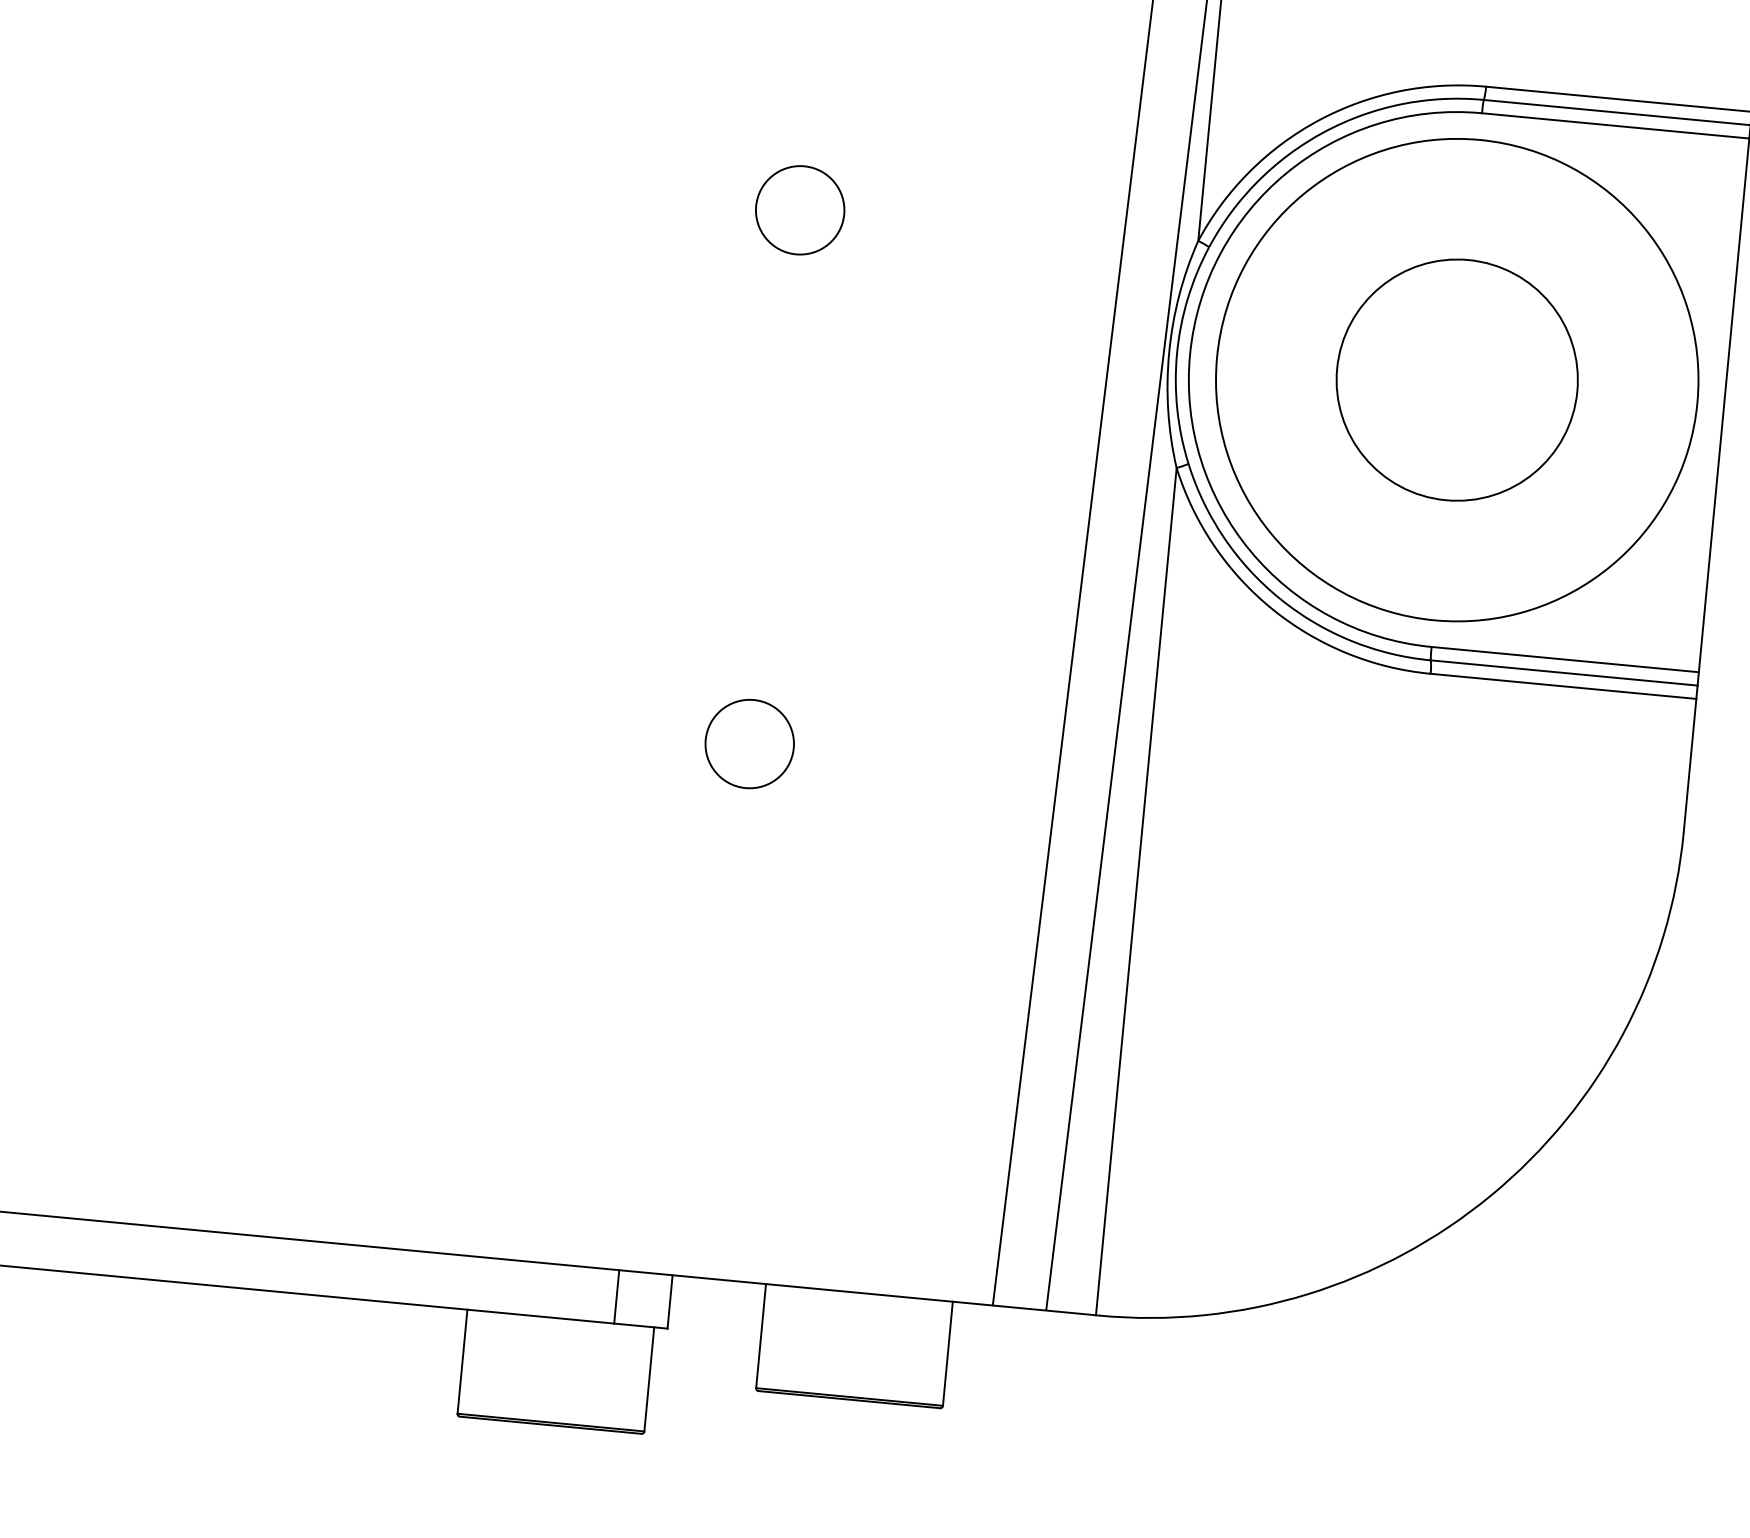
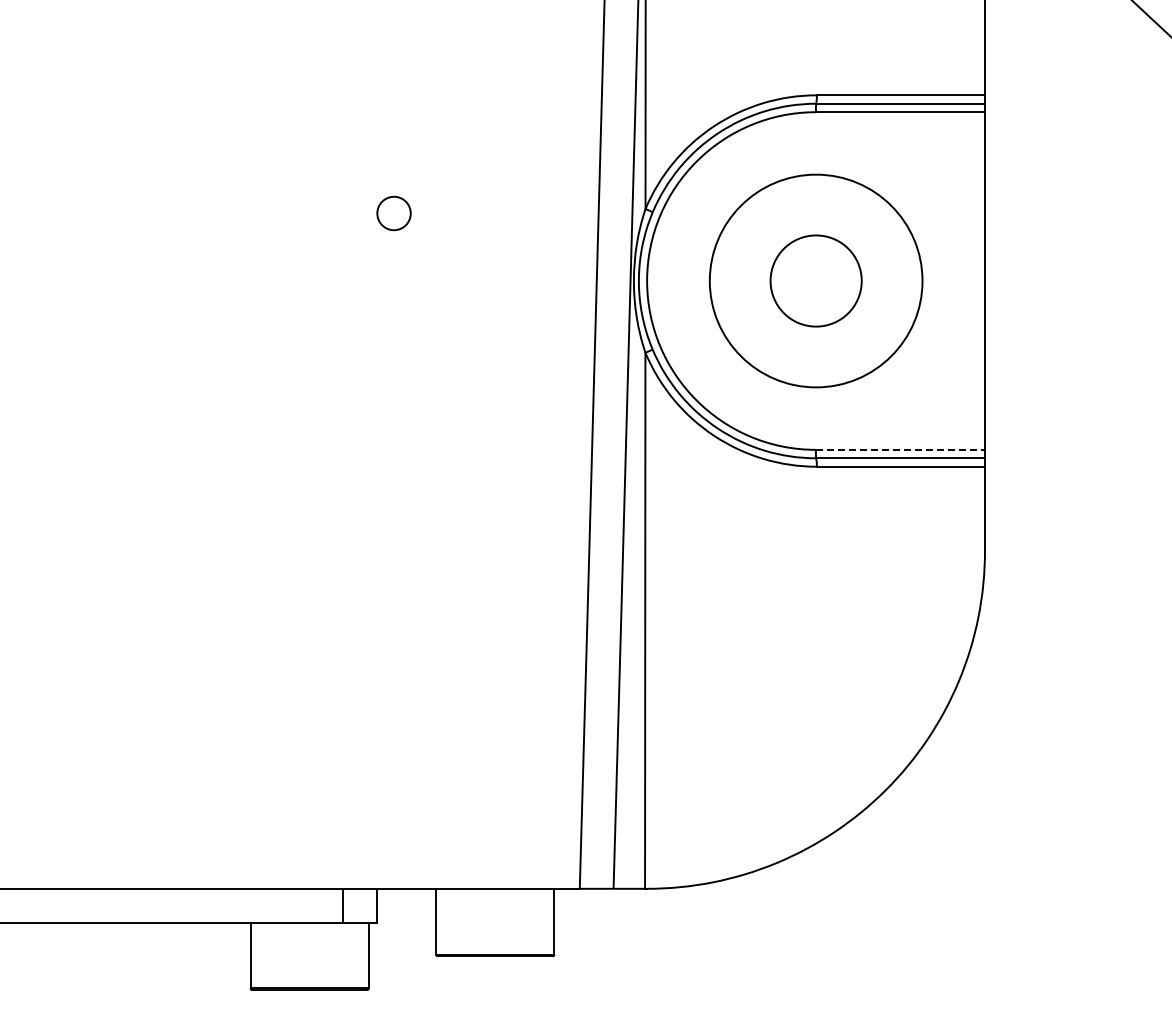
circle: (799, 210) -> (393, 213), size x0.6
circle: (1457, 379) -> (816, 280), size x0.7
circle: (1457, 380) -> (816, 281), size x0.6
line: (1565, 659) -> (900, 449), solid -> dashed
circle: (748, 742) -> (393, 550), removed

